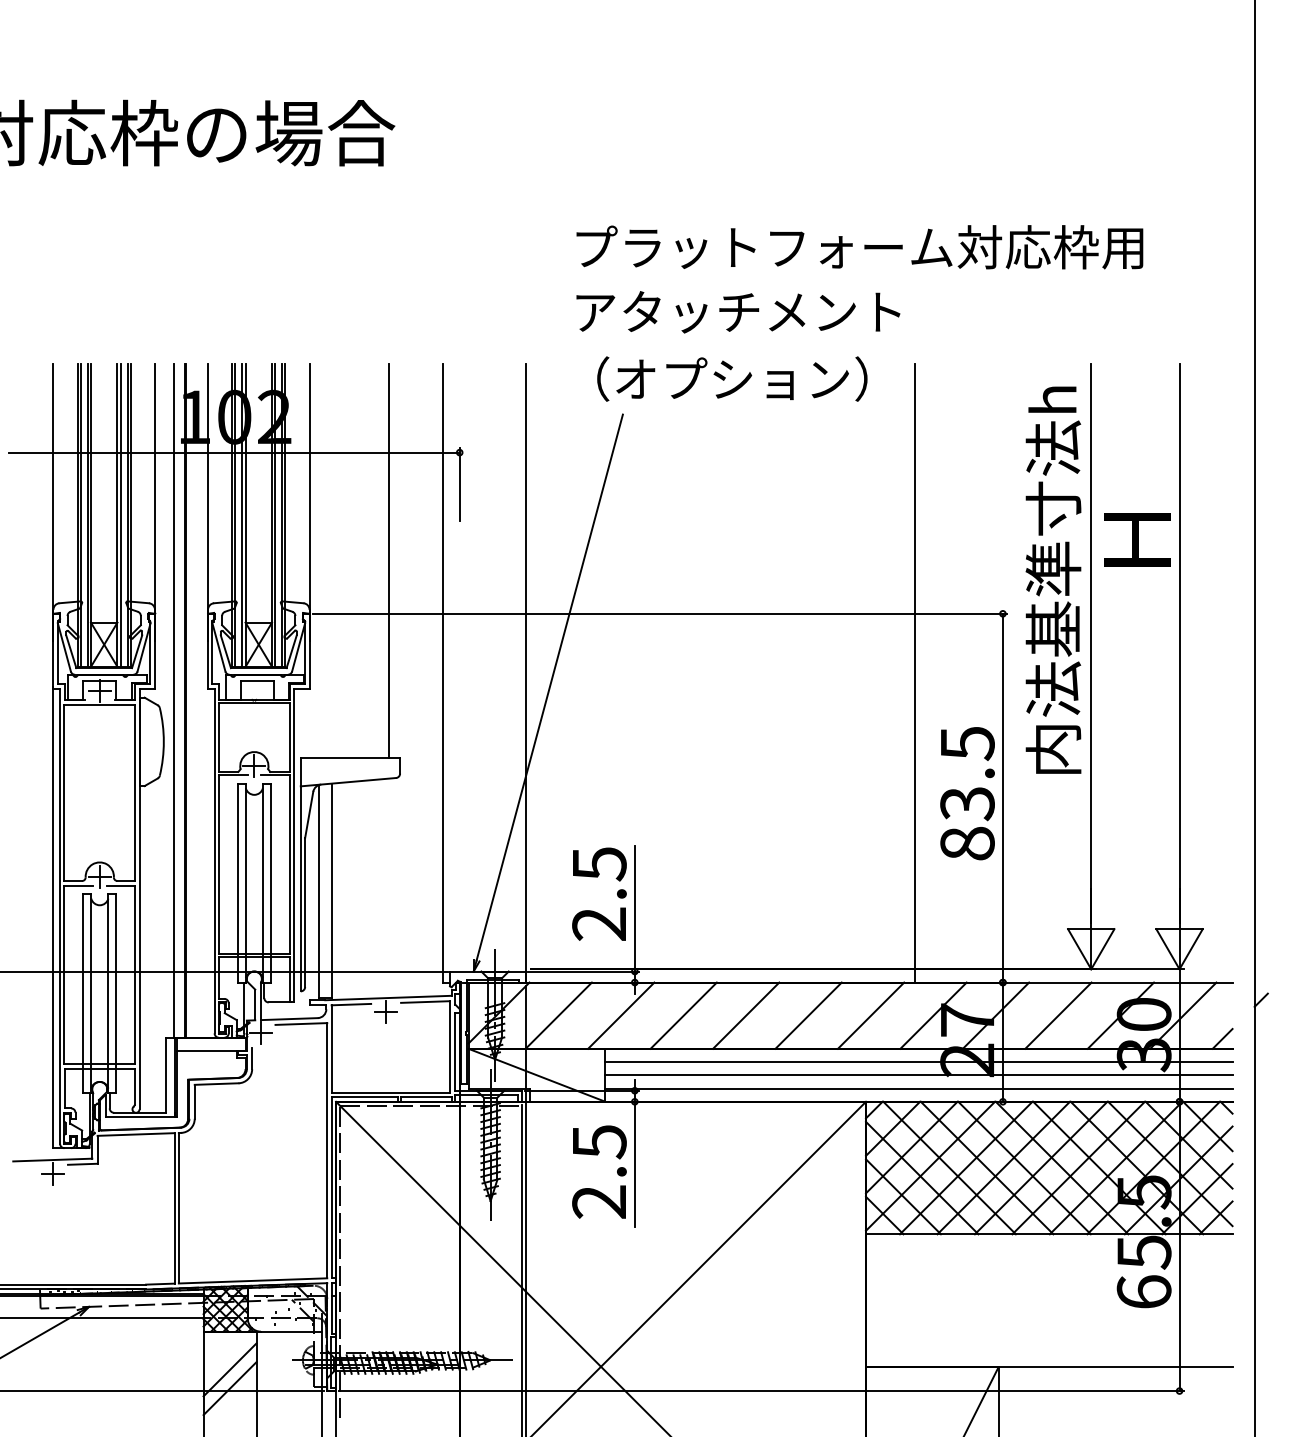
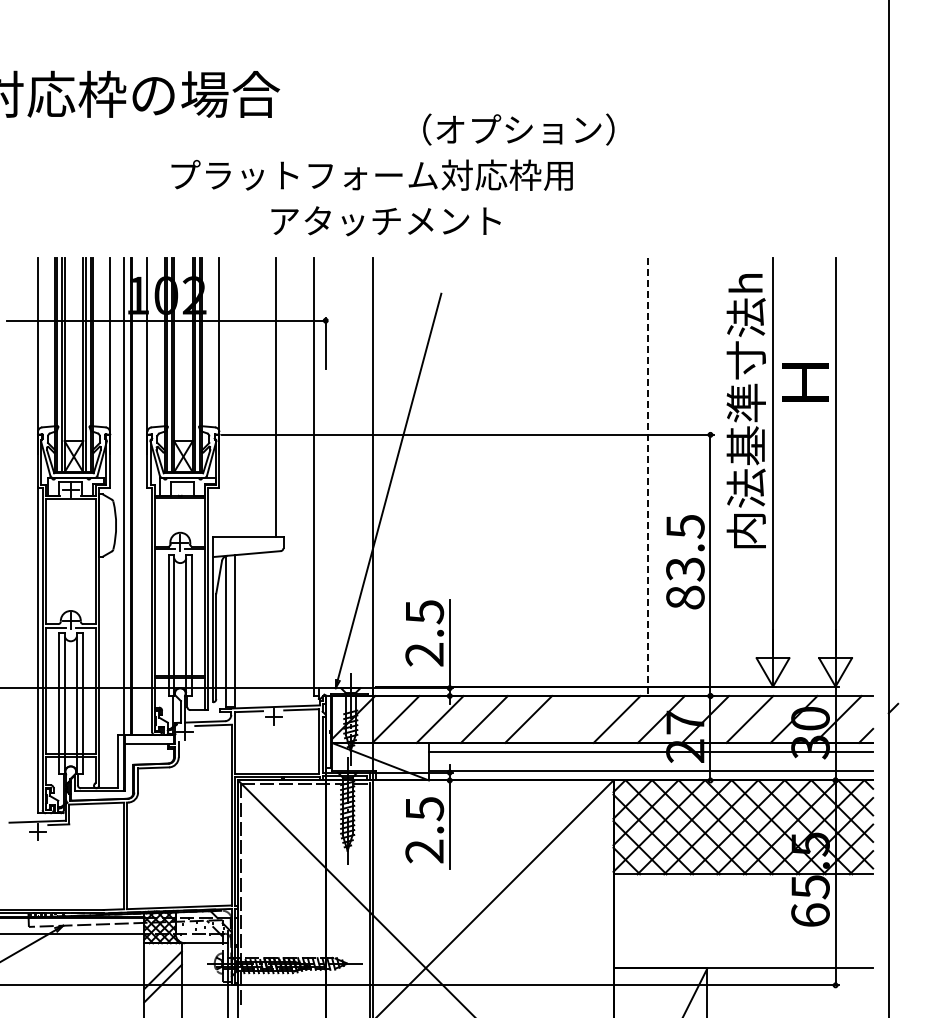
text: (858, 246) -> (371, 174), moved
text: (737, 312) -> (385, 221), moved
text: (731, 378) -> (518, 129), moved
line: (913, 674) -> (647, 477), solid -> dashed
line: (808, 1015) -> (572, 719), removed
line: (918, 1075) -> (650, 761), removed

